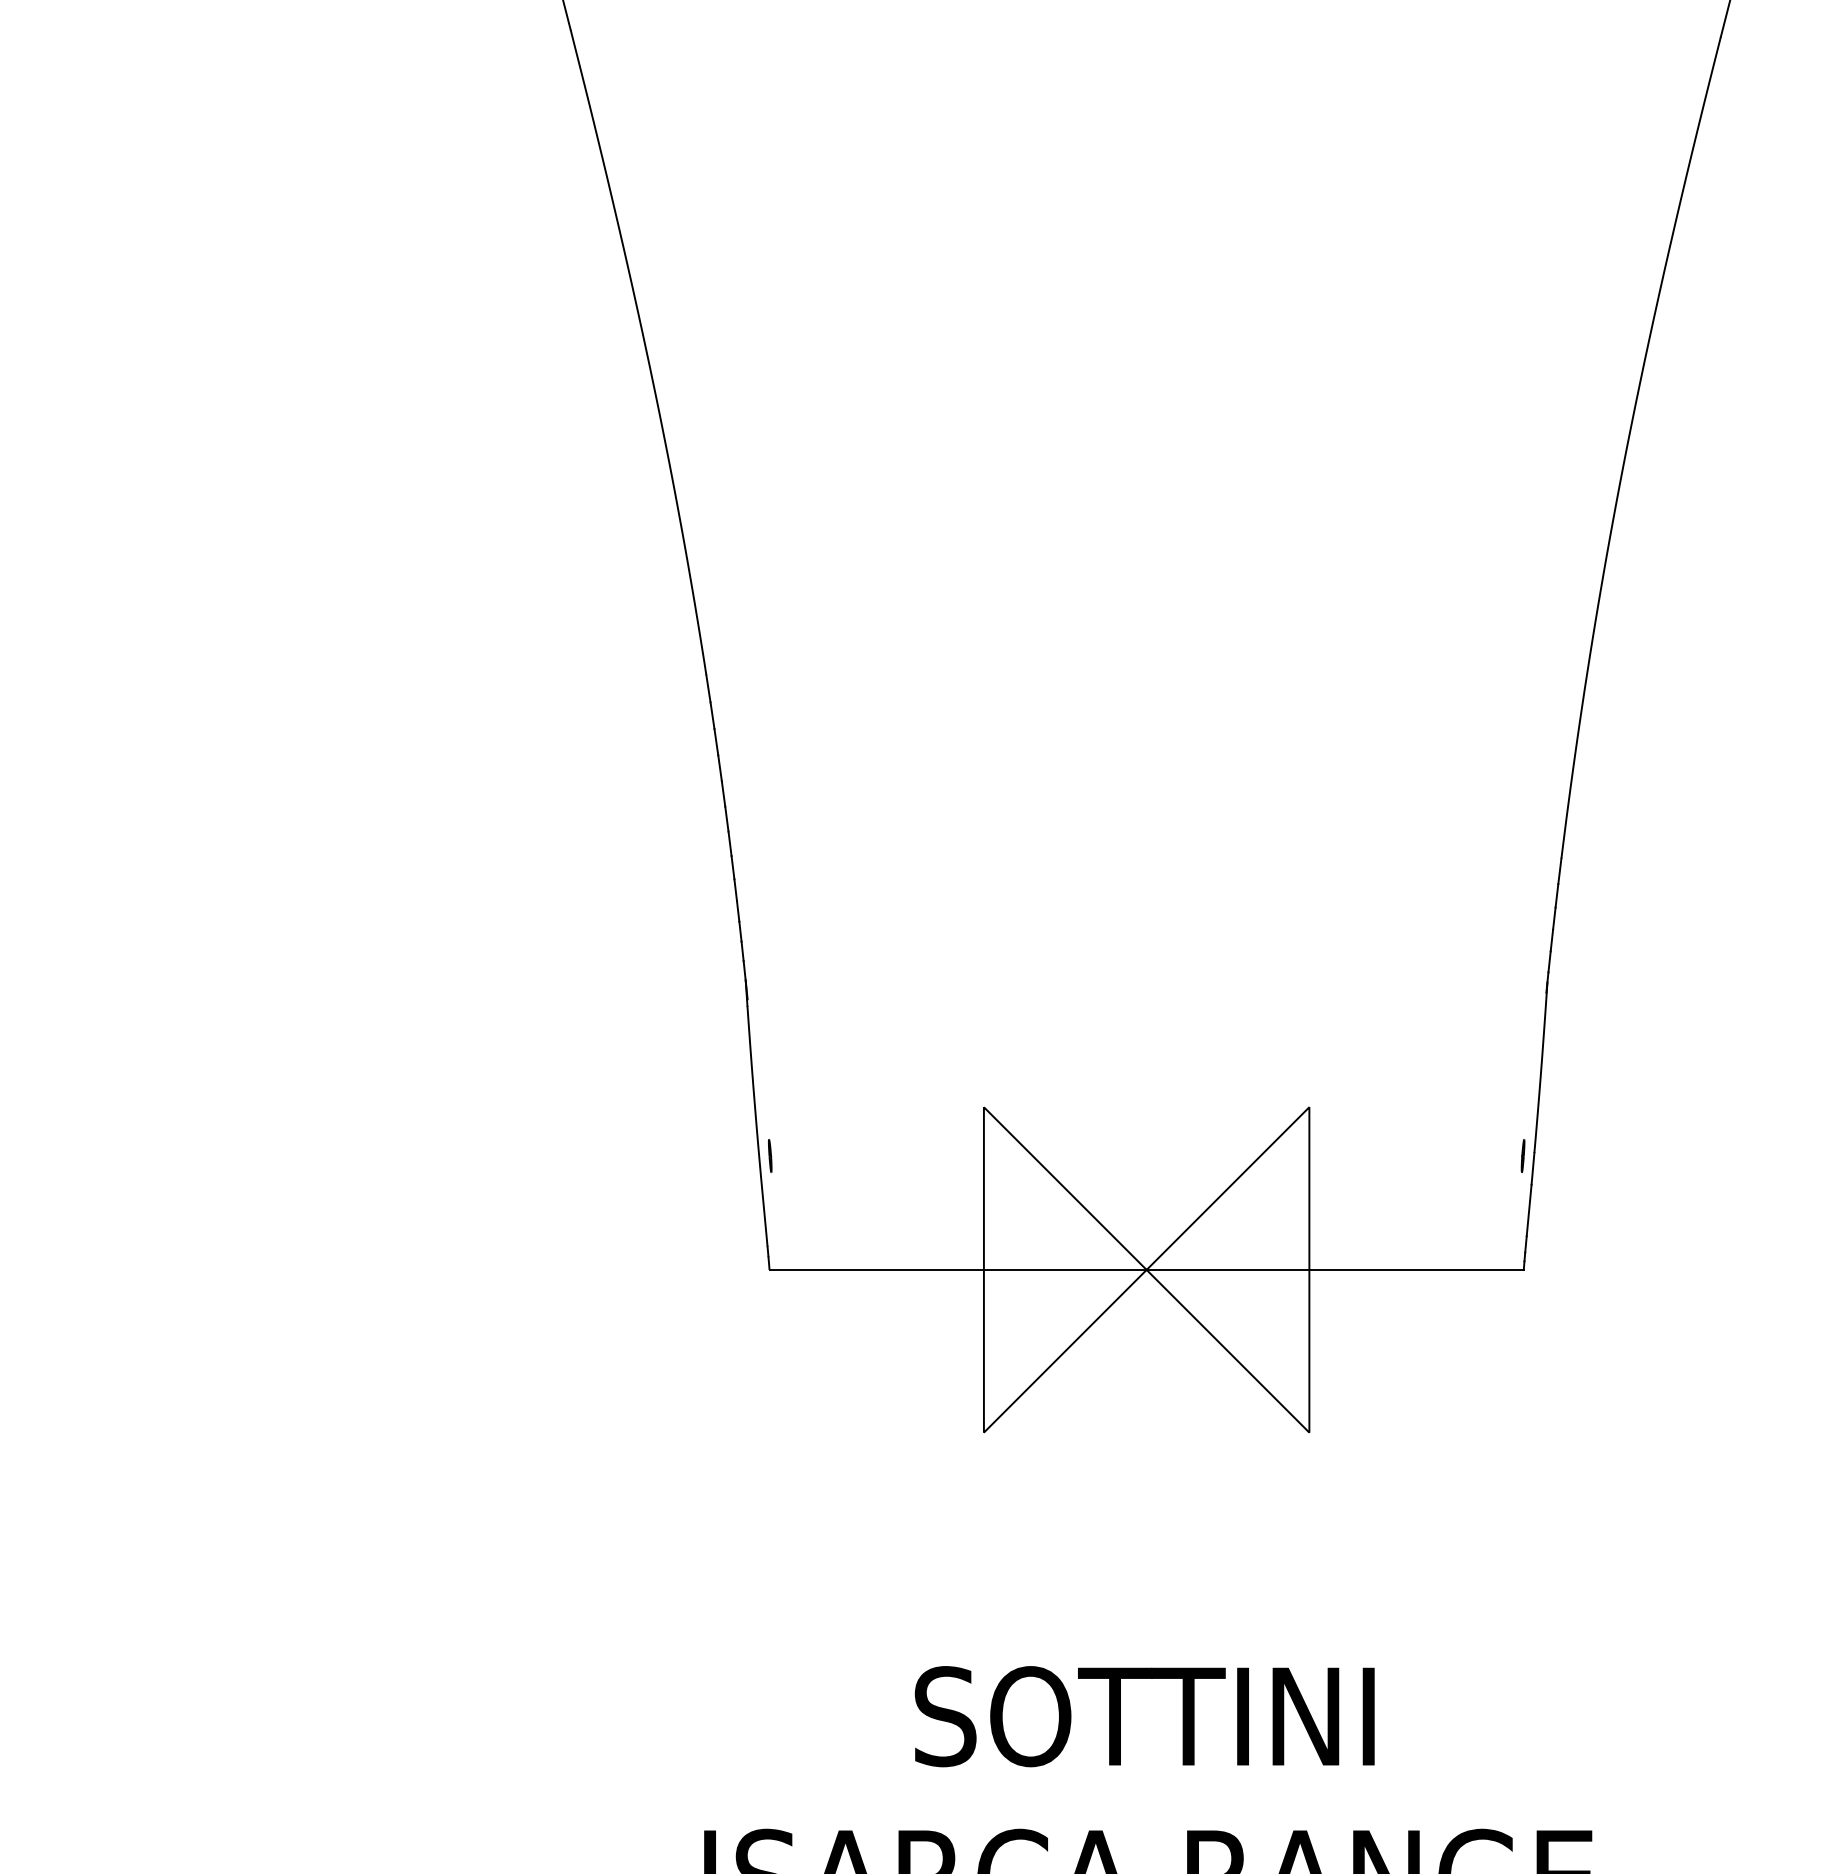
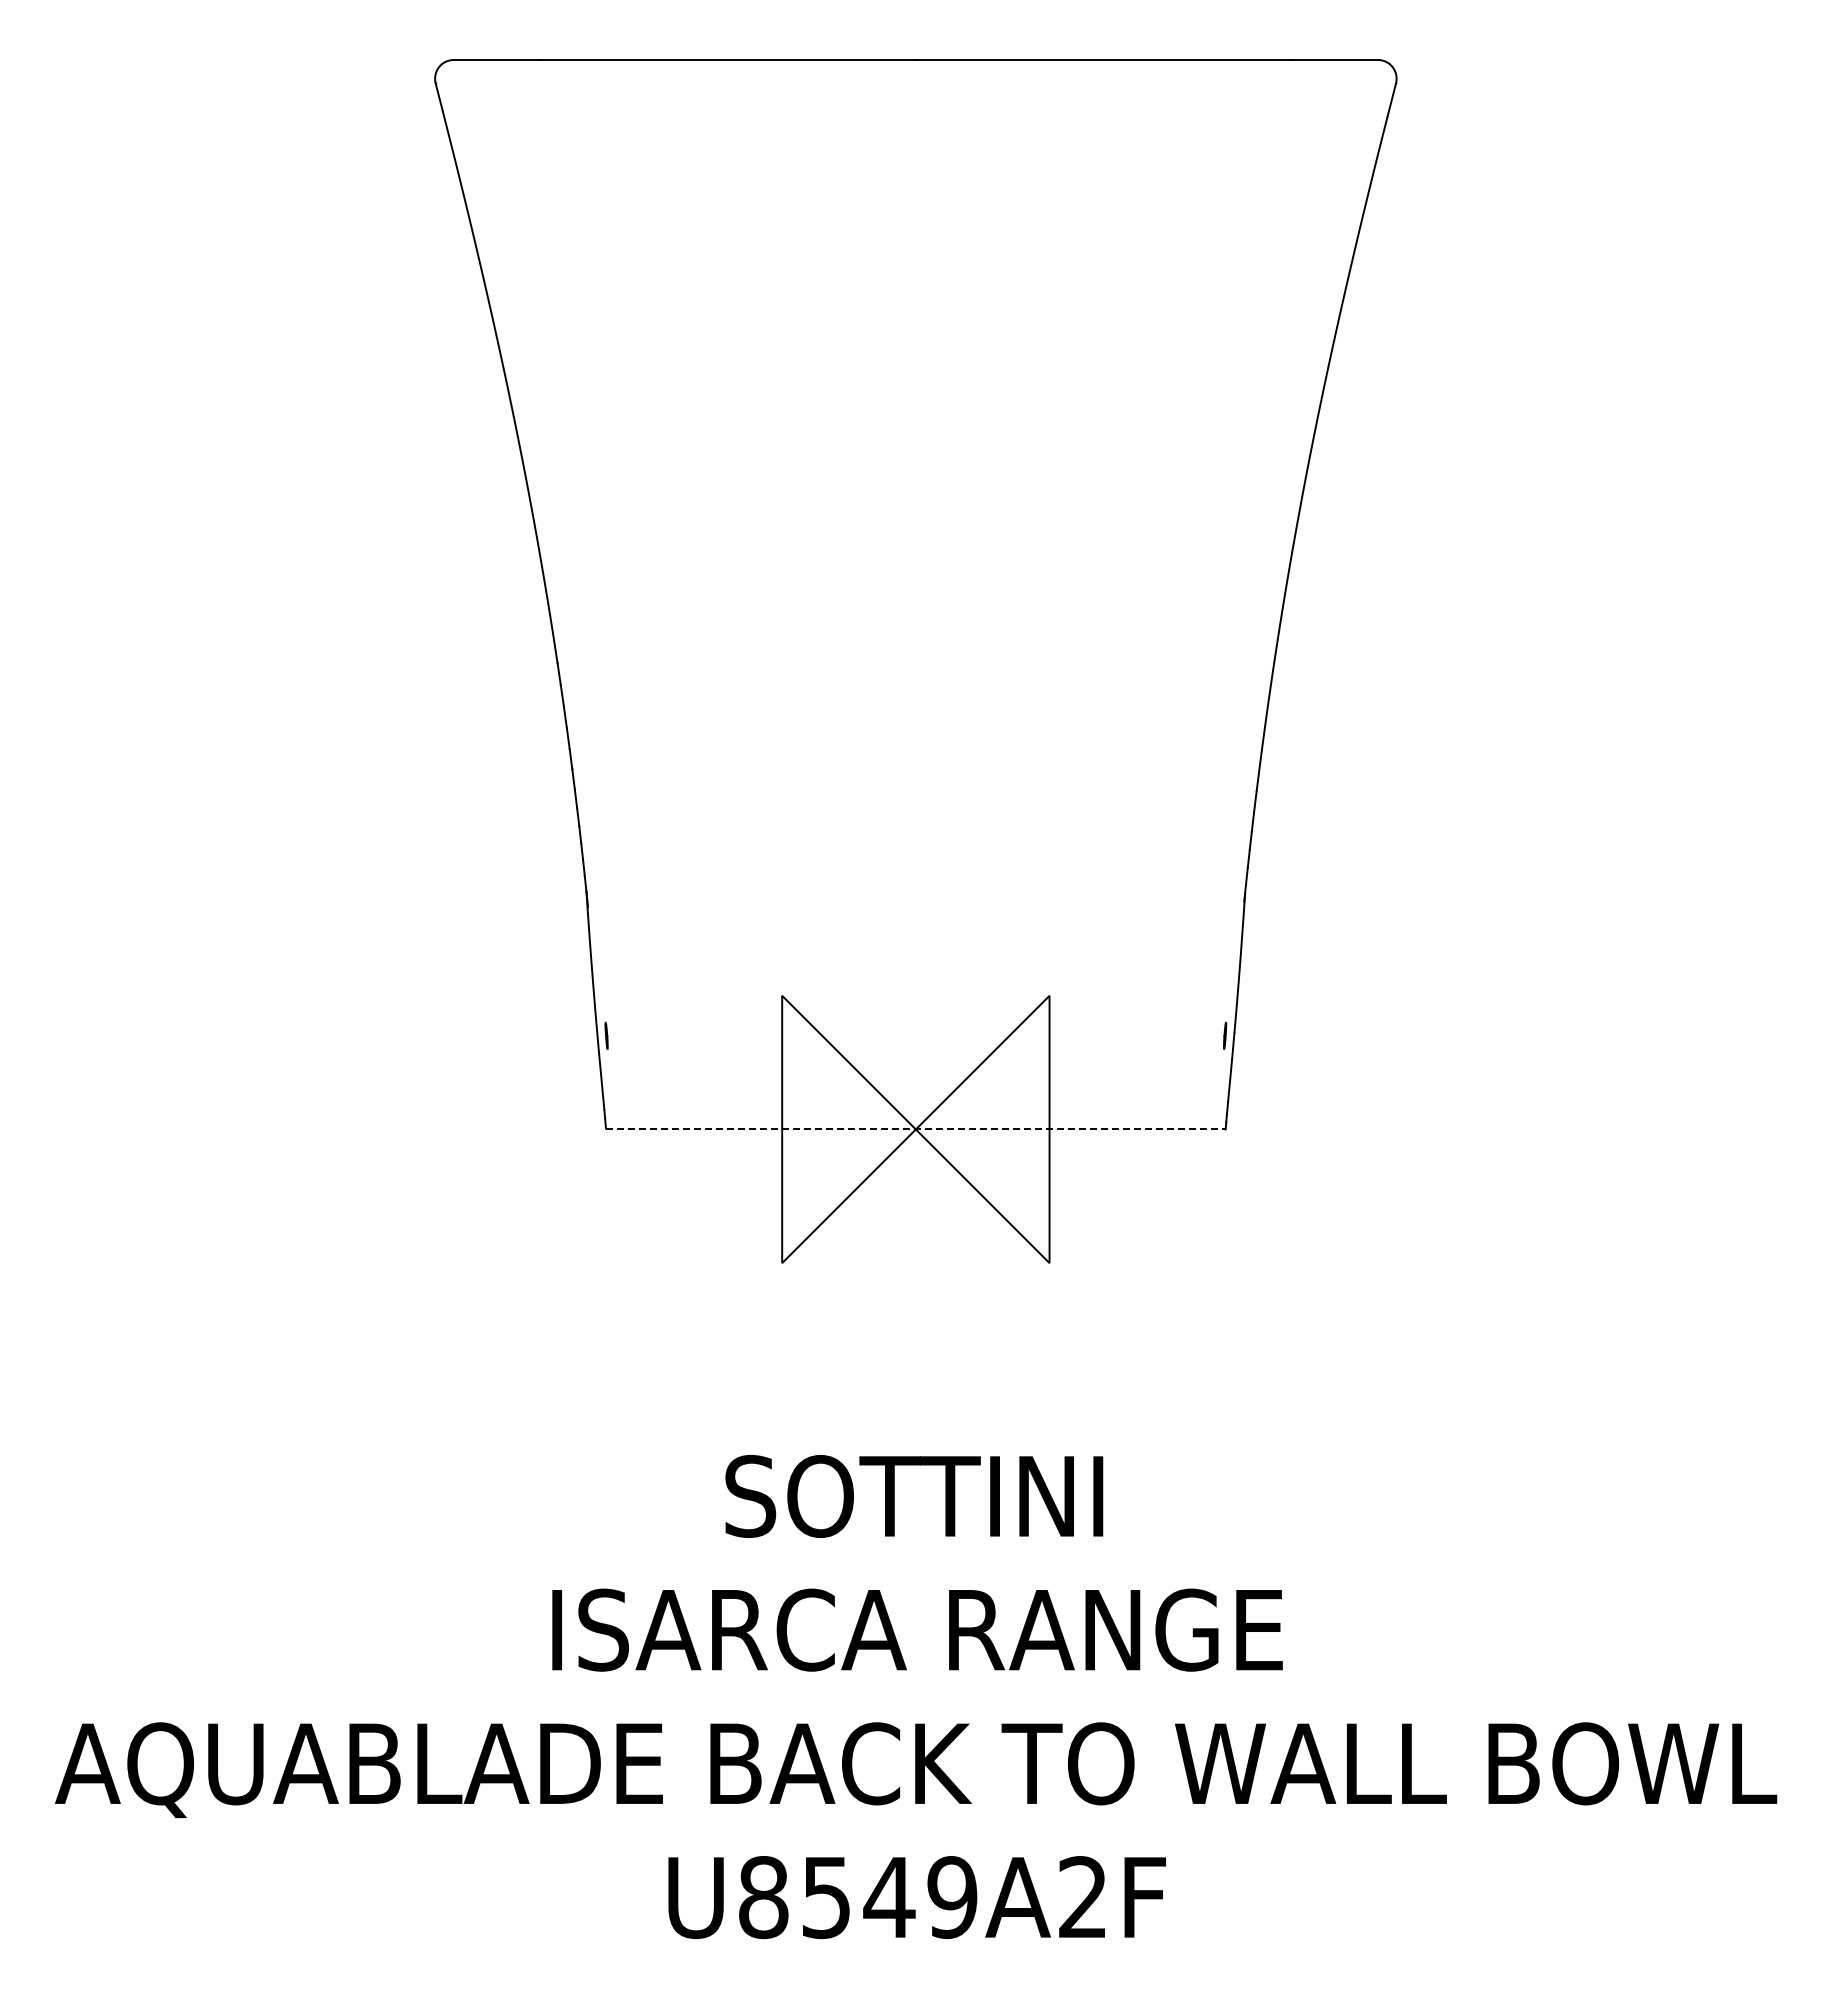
line: (1146, 1269) -> (915, 1129), solid -> dashed

